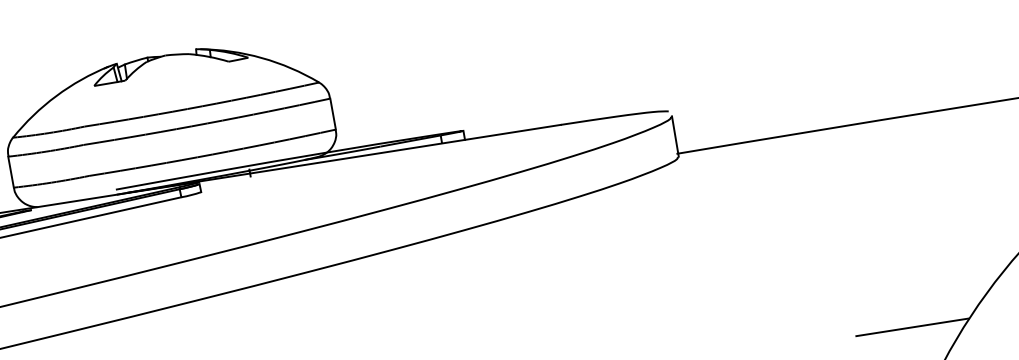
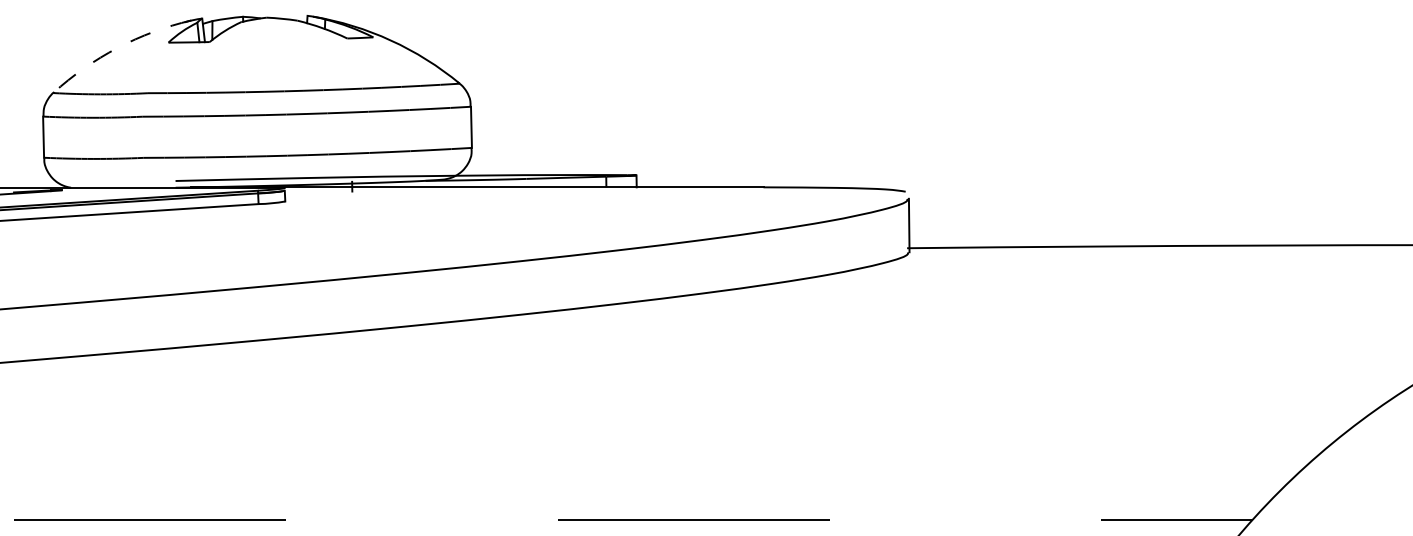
arc: (56, 95) -> (117, 47), solid -> dashed

